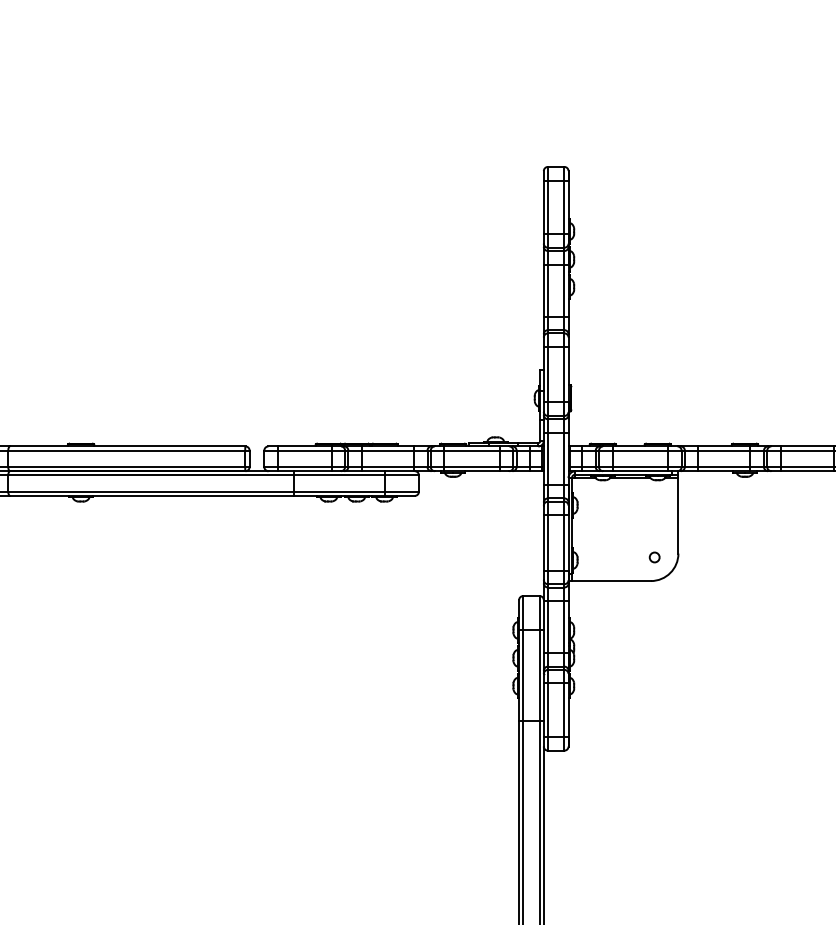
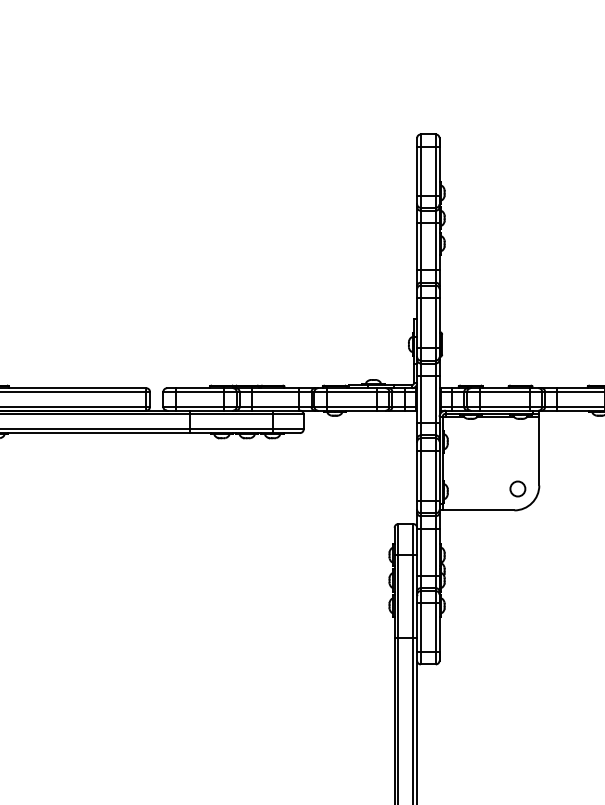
circle: (654, 557) -> (517, 489), size x1.67

